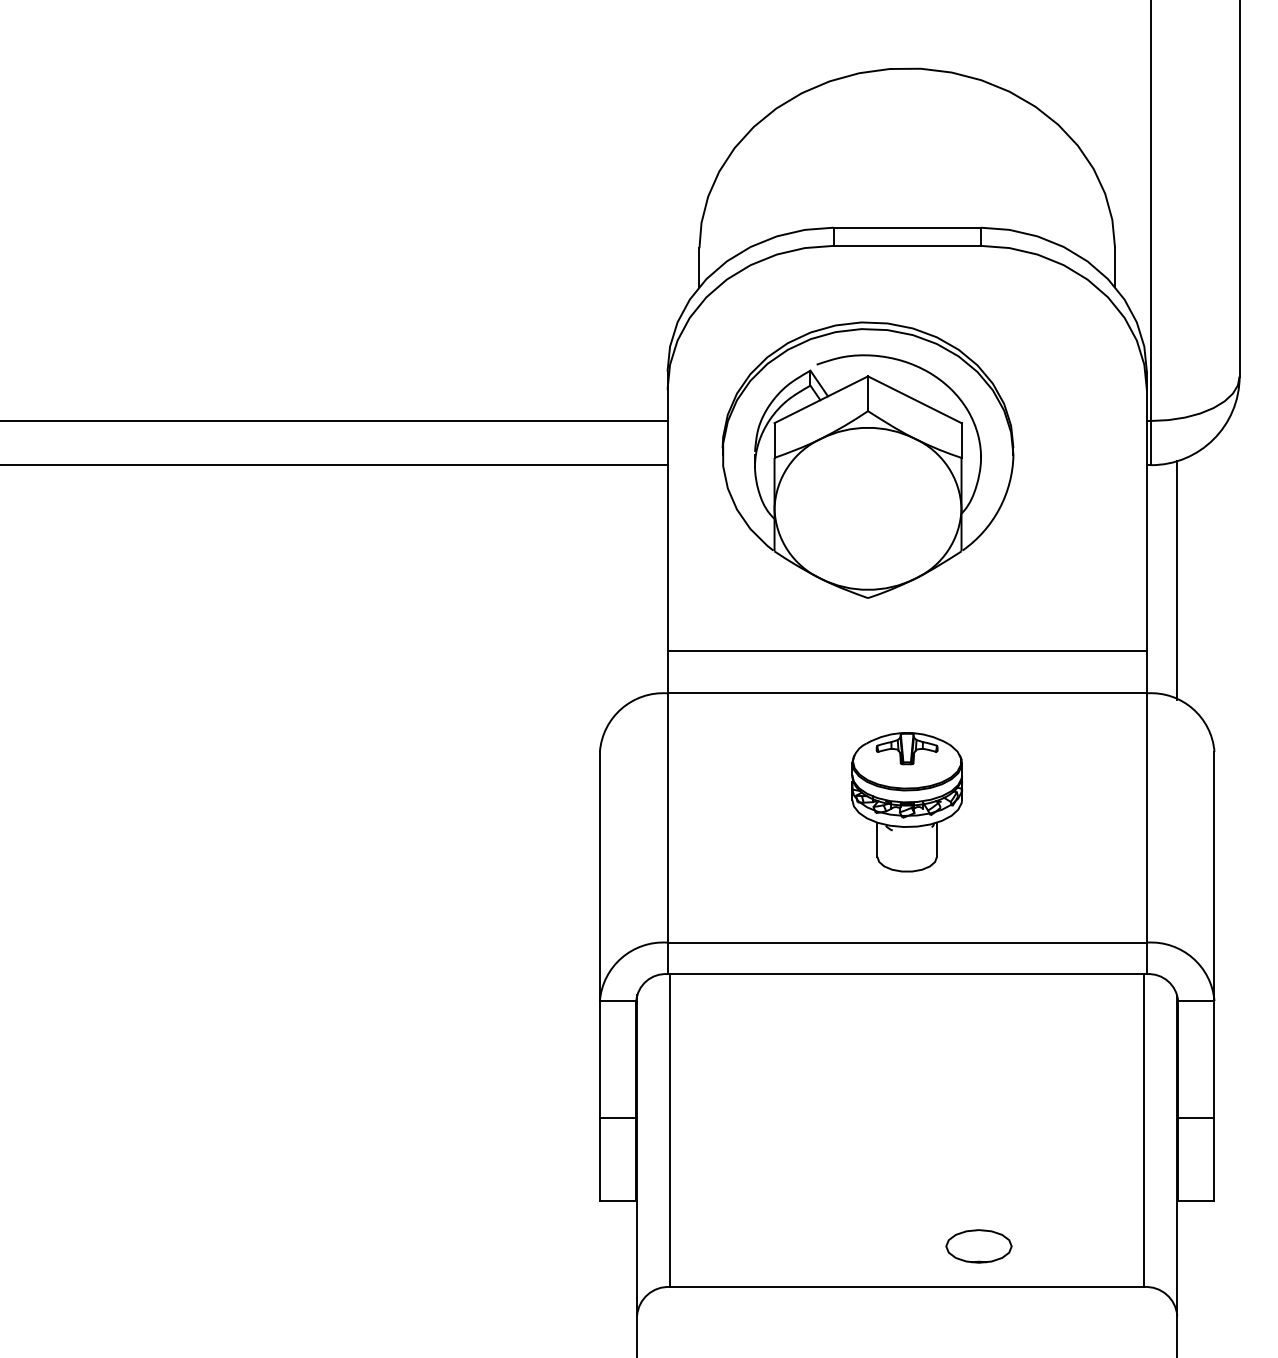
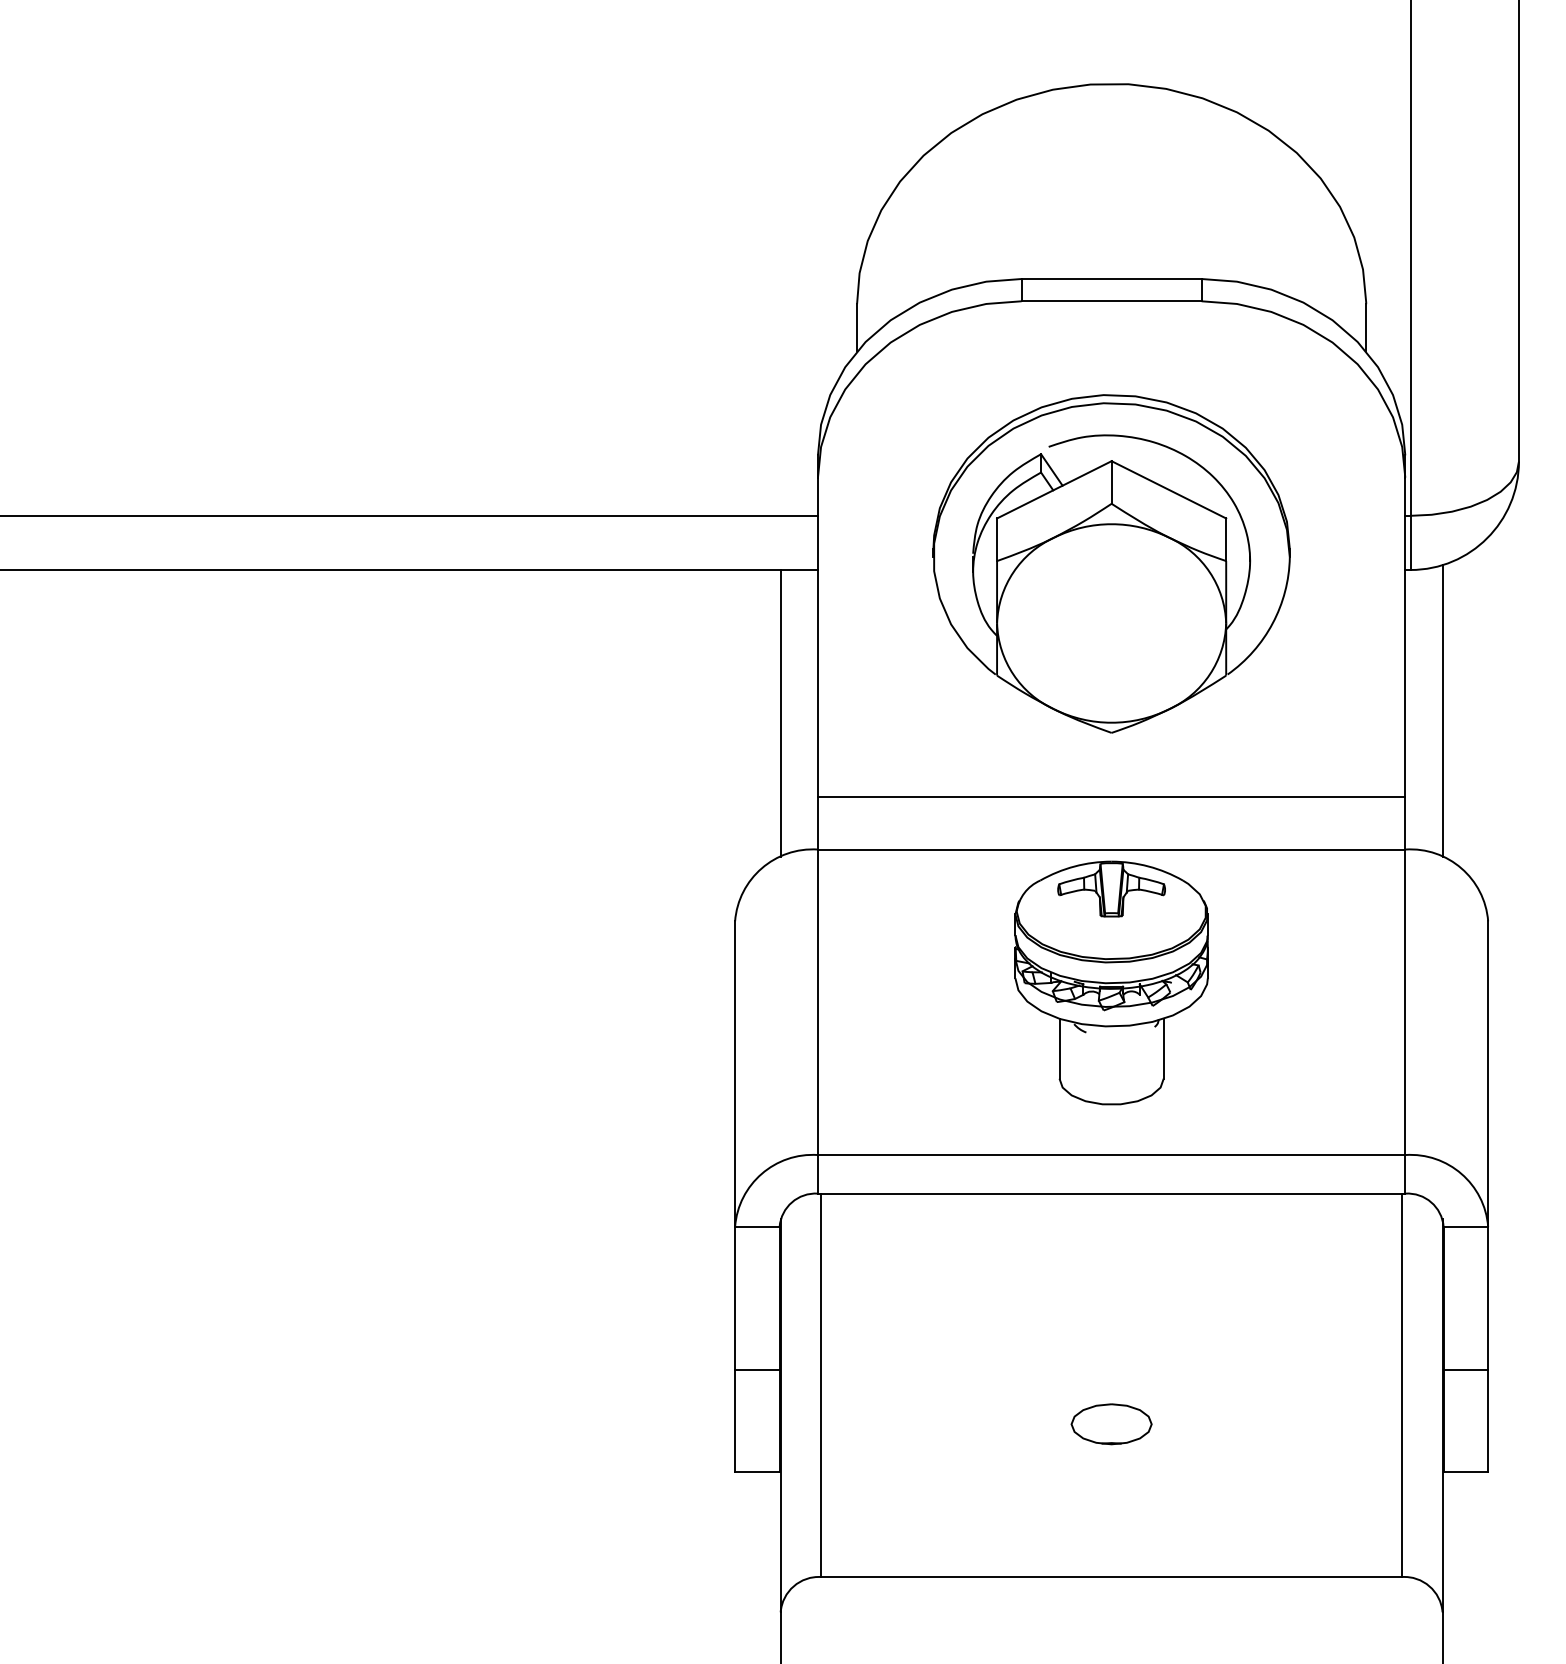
part: (867, 459) -> (1111, 563), moved
line: (636, 582) -> (780, 713), added
part: (907, 801) -> (1111, 982), size x1.43
part: (978, 1246) -> (1111, 1424), moved

